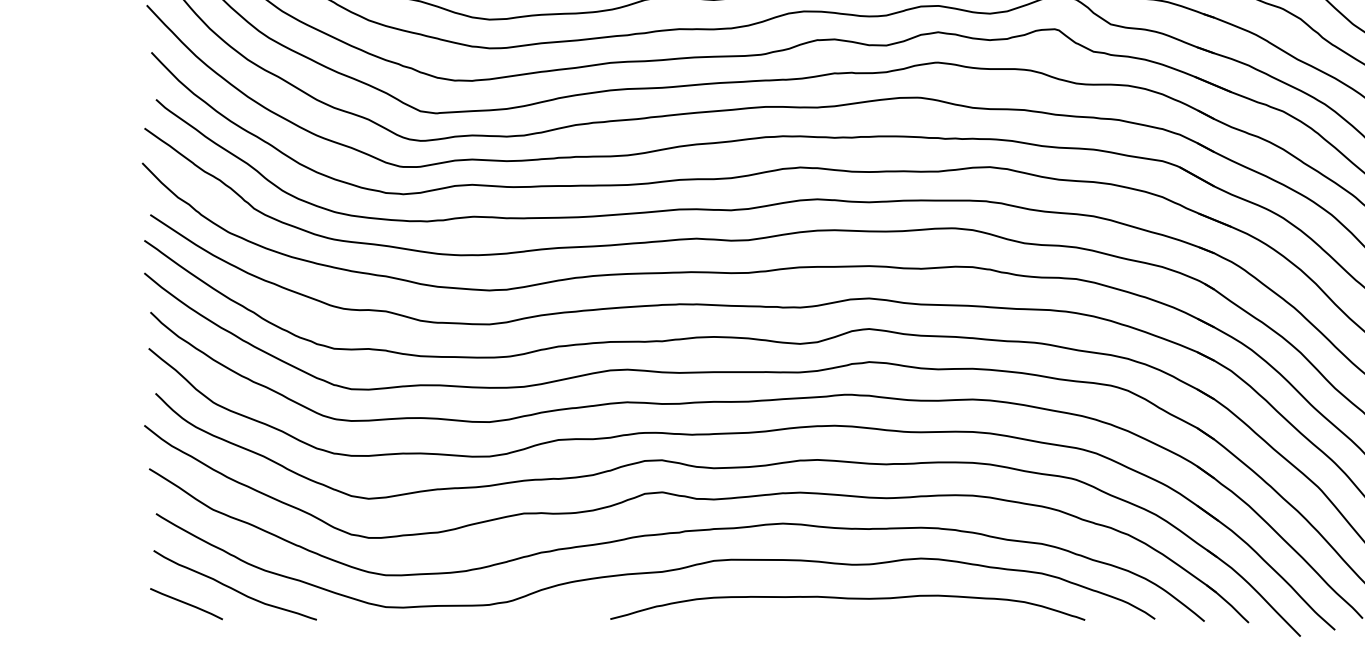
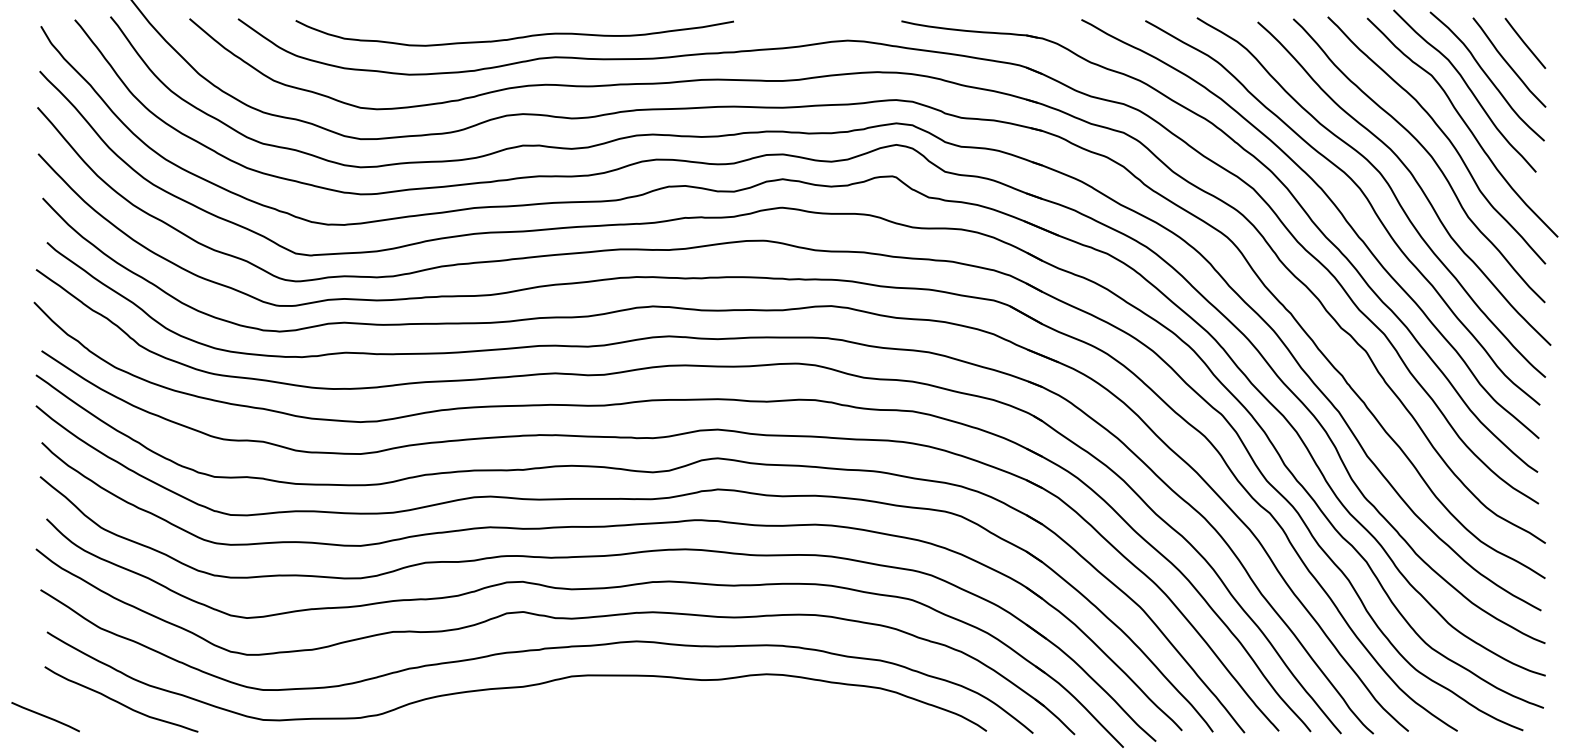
curve: (847, 599) -> (697, 712), removed
line: (186, 604) -> (45, 717), moved

